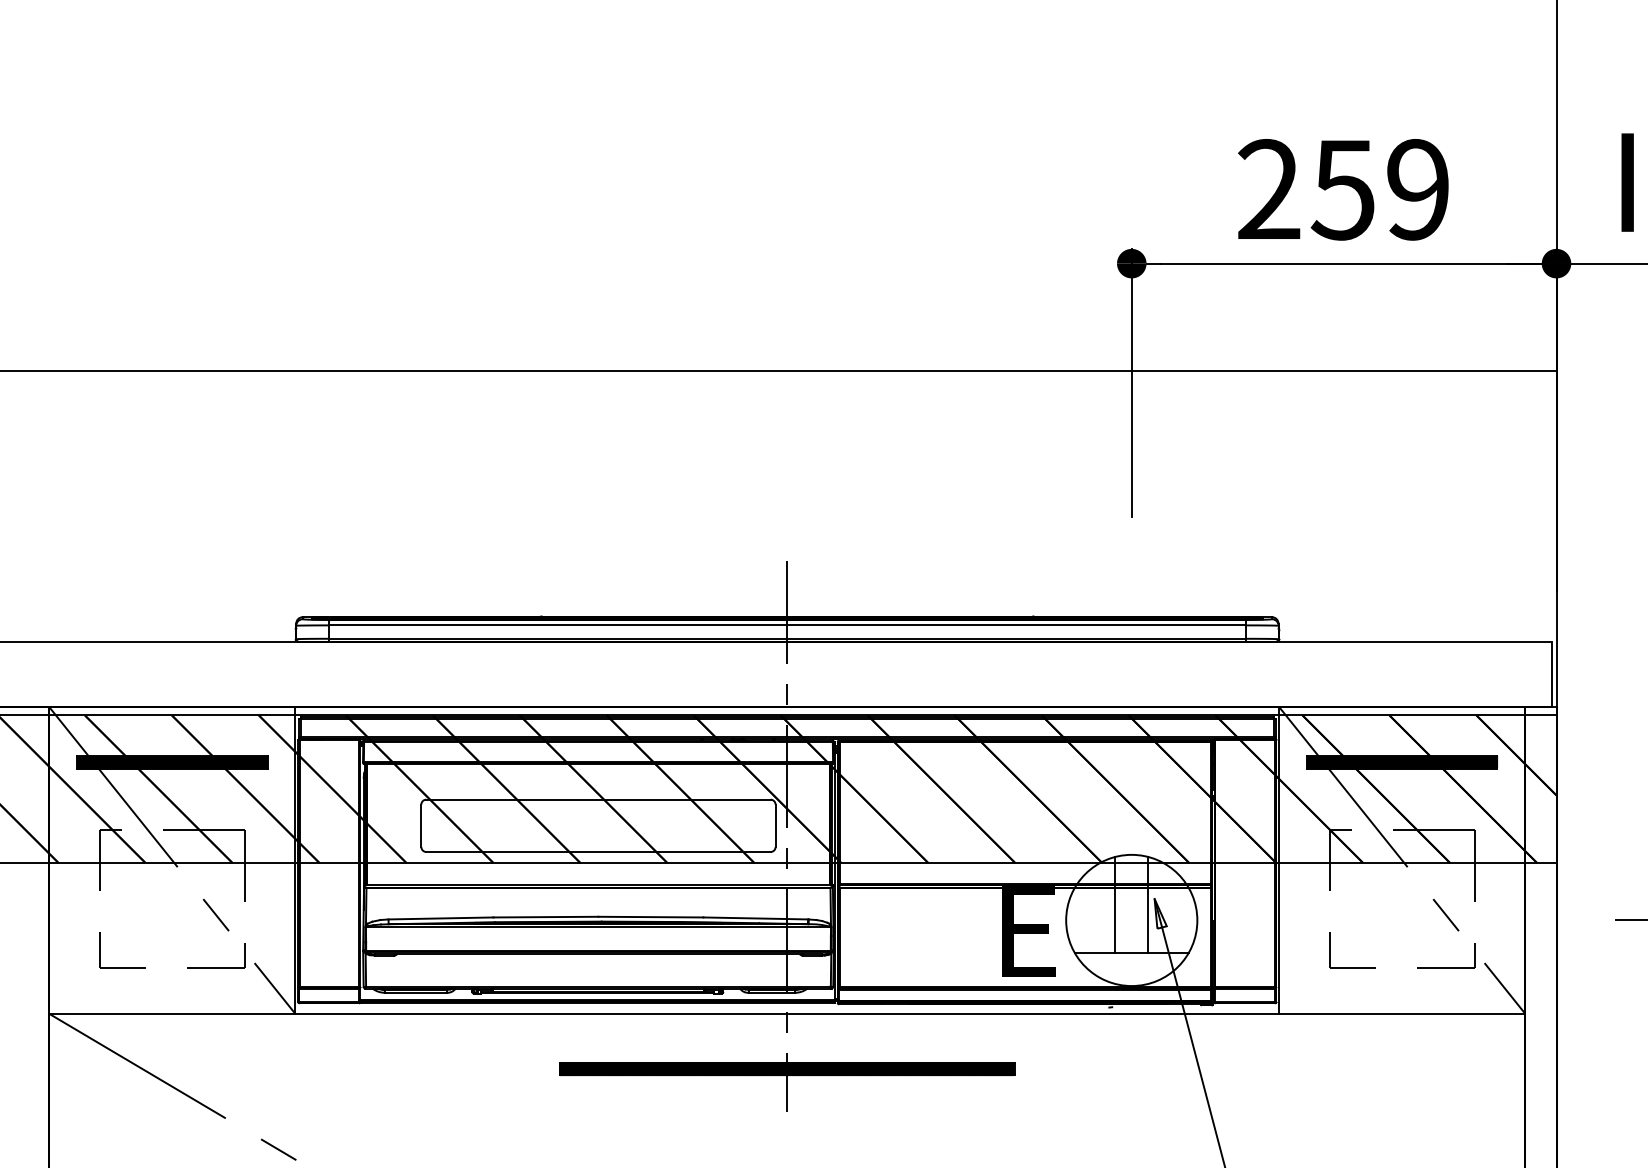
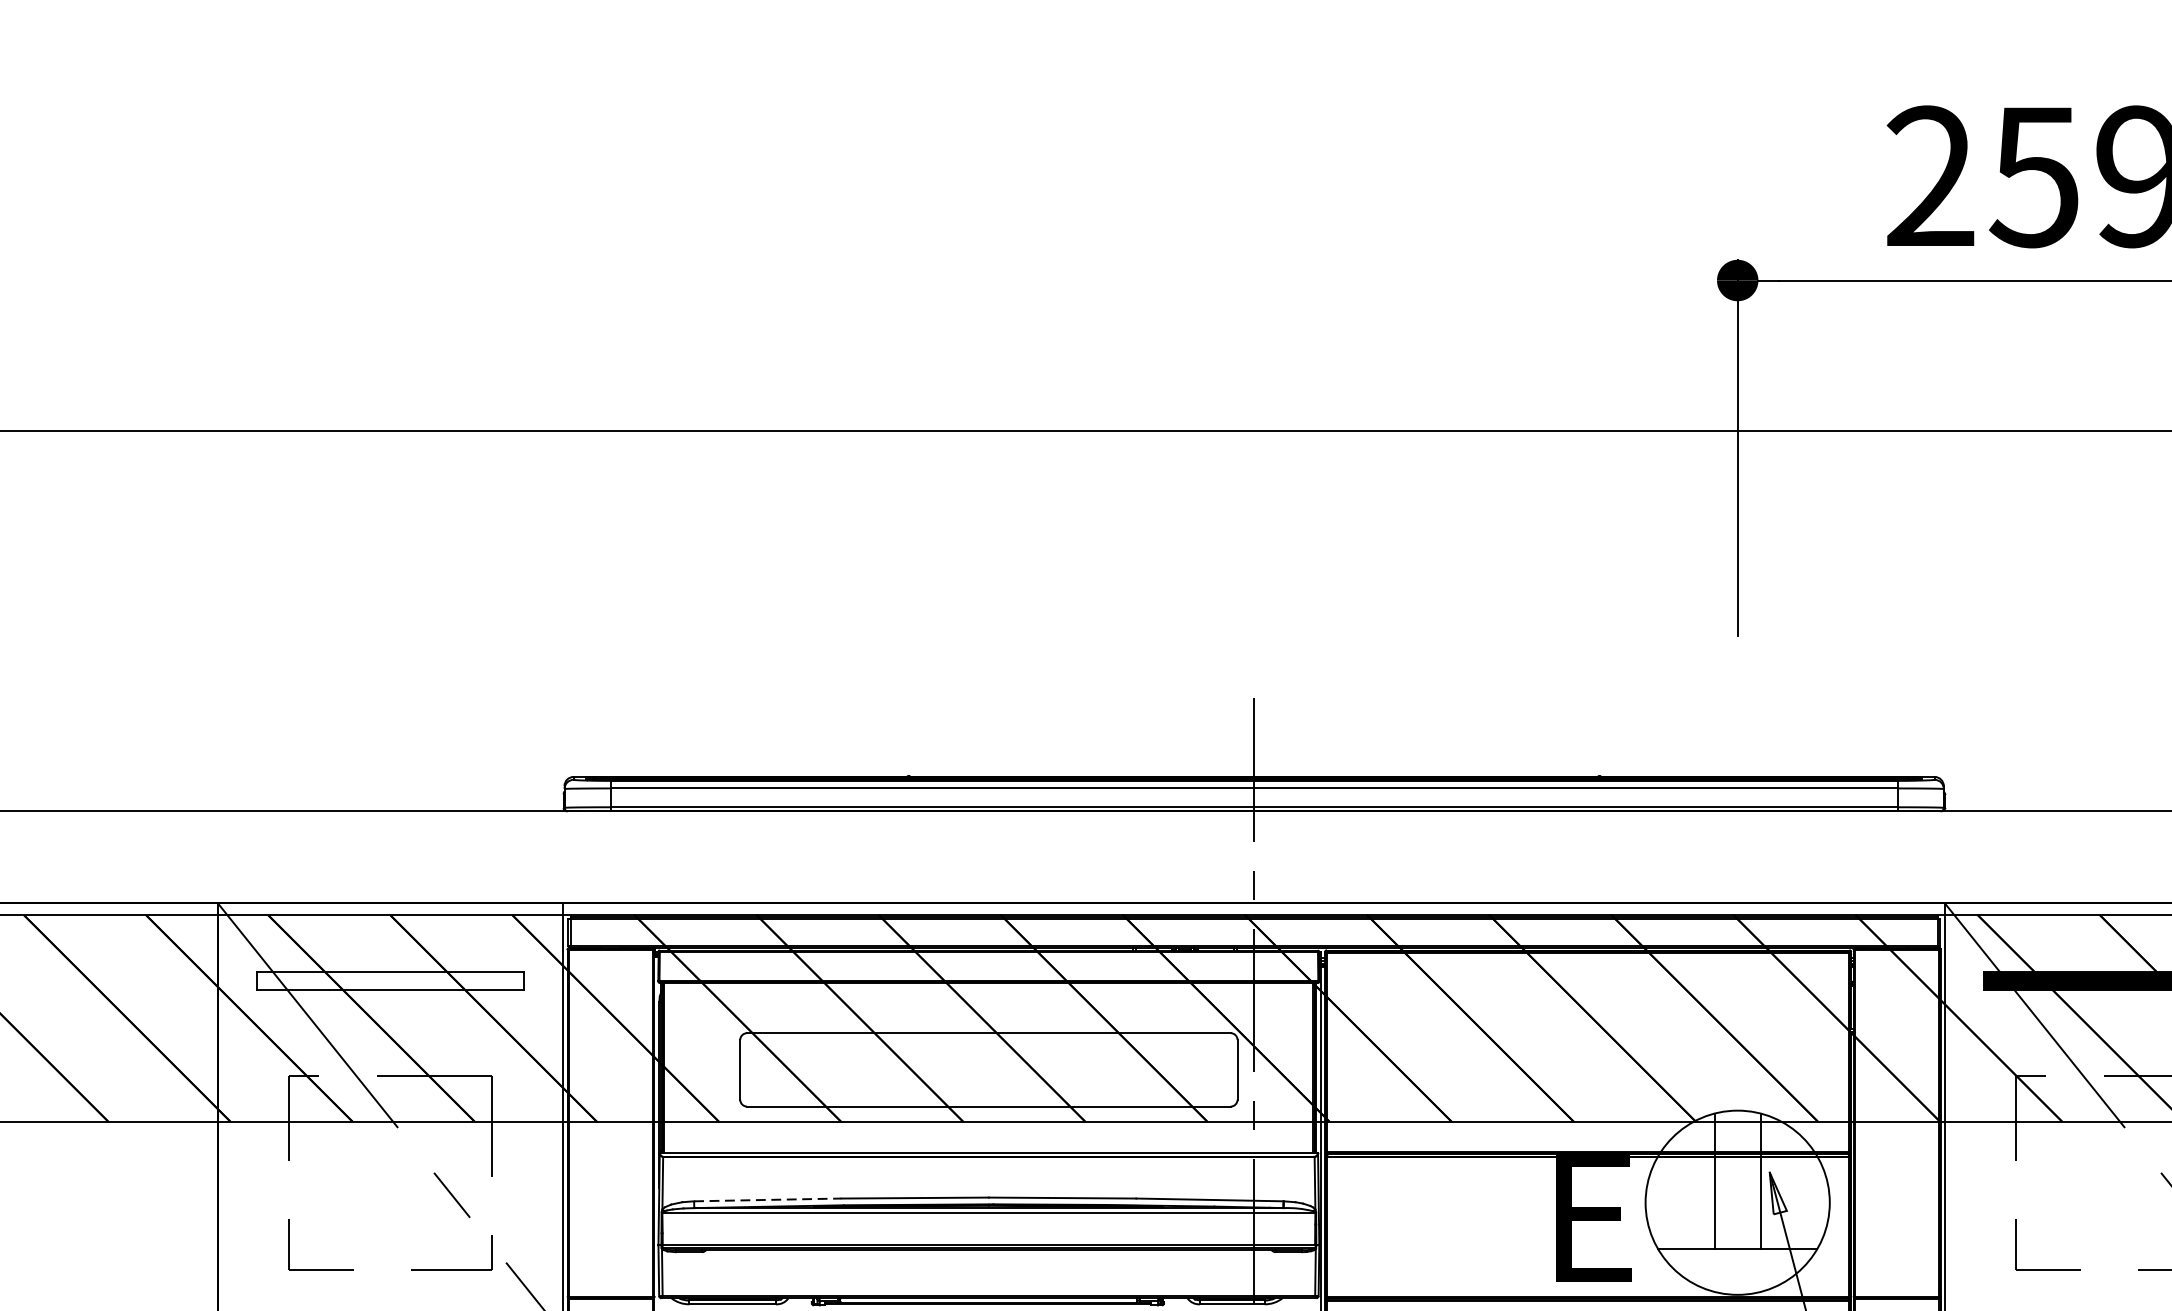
hatch: (172, 762) -> (390, 980), removed
line: (441, 918) -> (768, 1199), solid -> dashed

